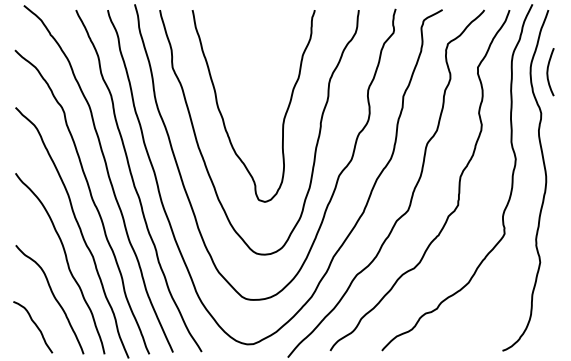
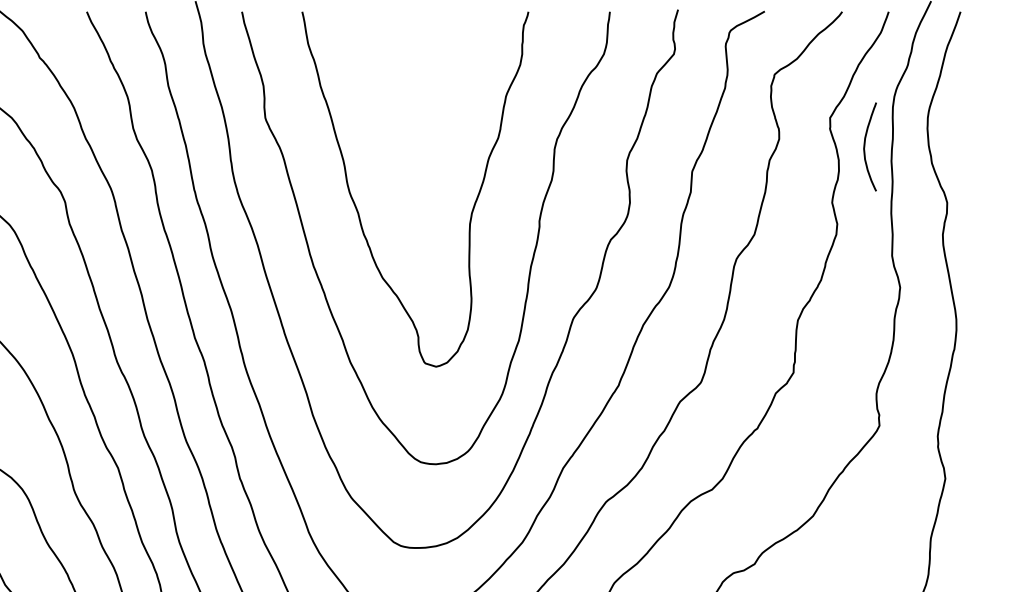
curve: (548, 72) -> (866, 147), moved

